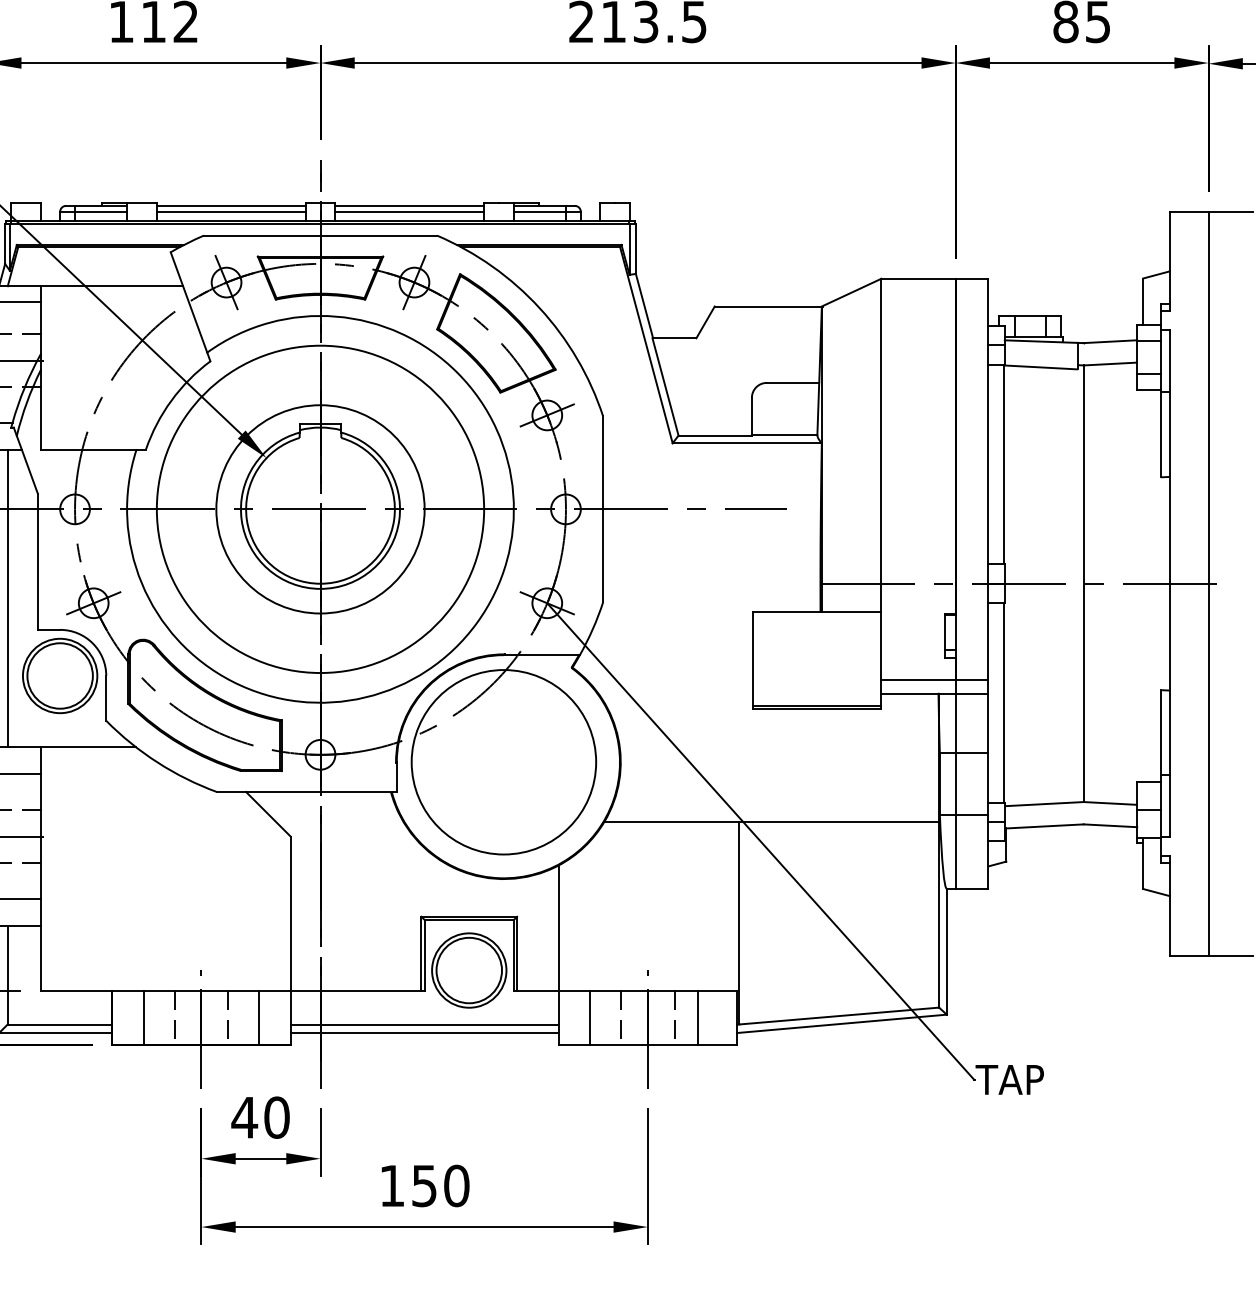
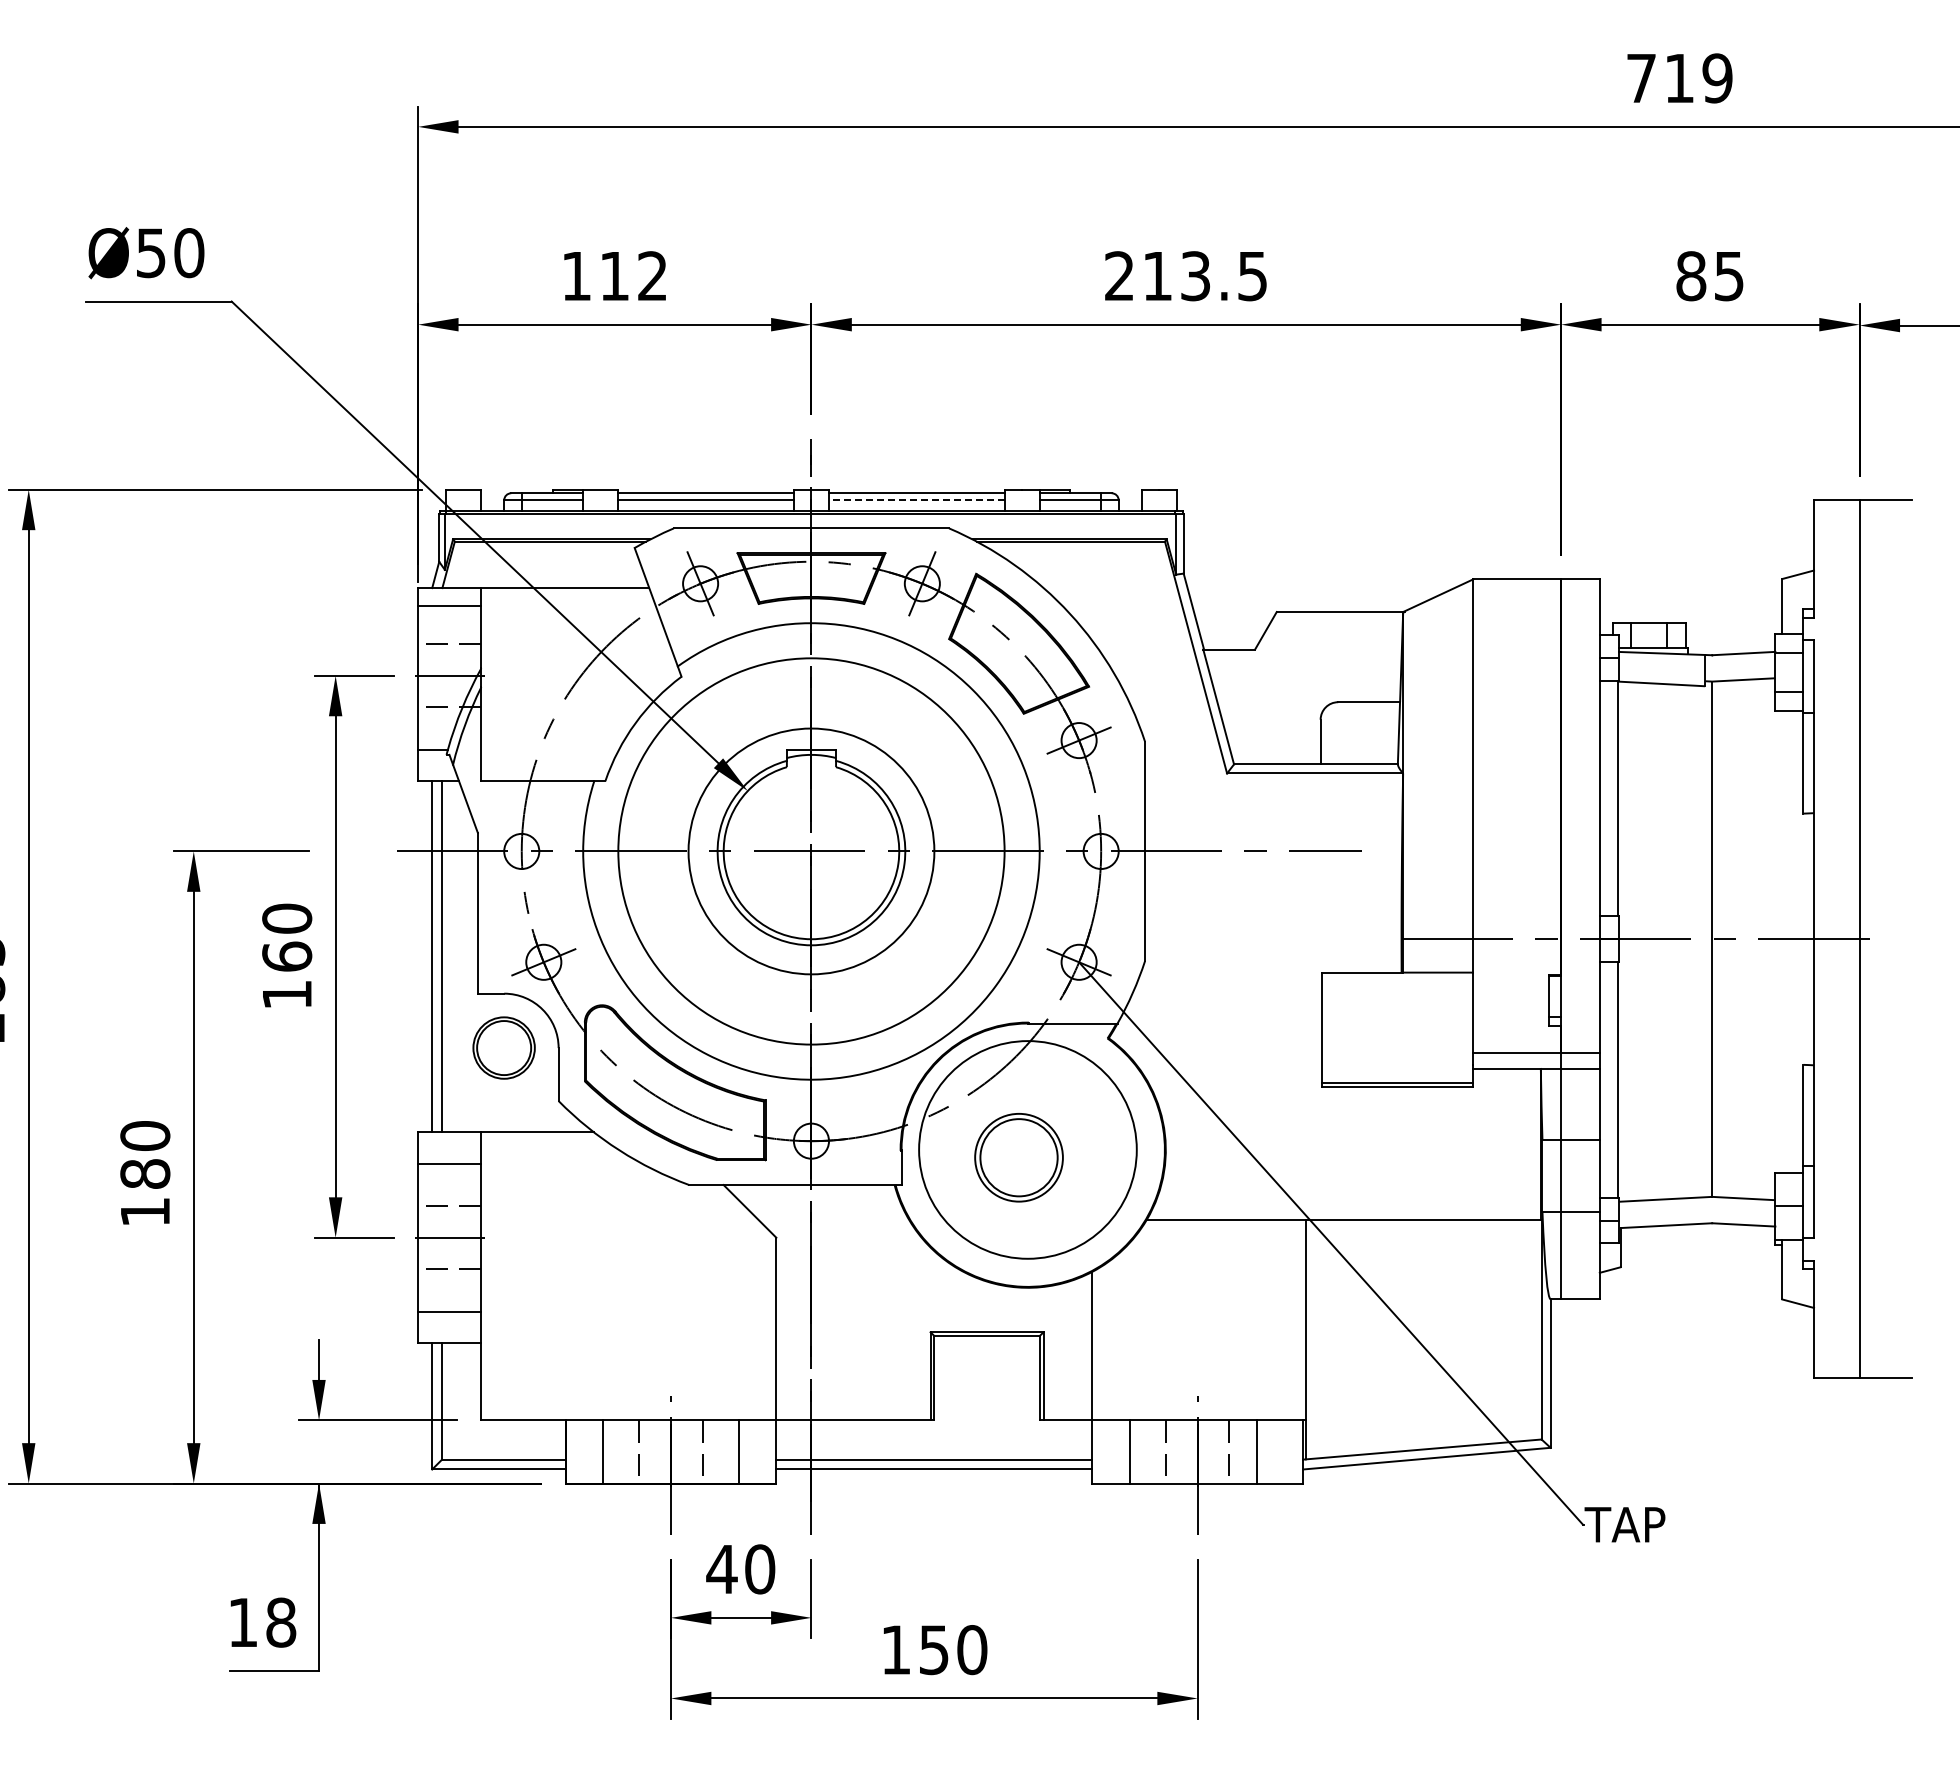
line: (409, 212) -> (916, 500), solid -> dashed
part: (59, 675) -> (503, 1047), size x0.7
part: (468, 970) -> (1018, 1157), moved

